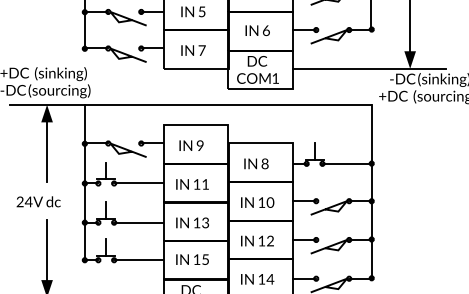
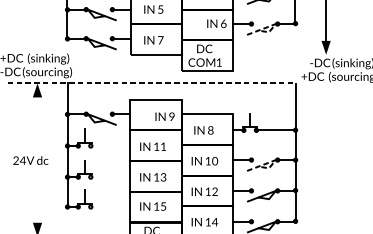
text: (257, 30) -> (216, 23), moved
line: (343, 31) -> (273, 25), solid -> dashed
line: (368, 69) -> (293, 55), removed
line: (190, 104) -> (151, 83), solid -> dashed
text: (191, 145) -> (165, 116), moved
line: (47, 151) -> (37, 120), removed
line: (138, 183) -> (110, 146), removed
line: (343, 202) -> (273, 161), solid -> dashed
line: (138, 222) -> (110, 177), removed
line: (47, 250) -> (37, 199), removed
line: (138, 260) -> (110, 207), removed

